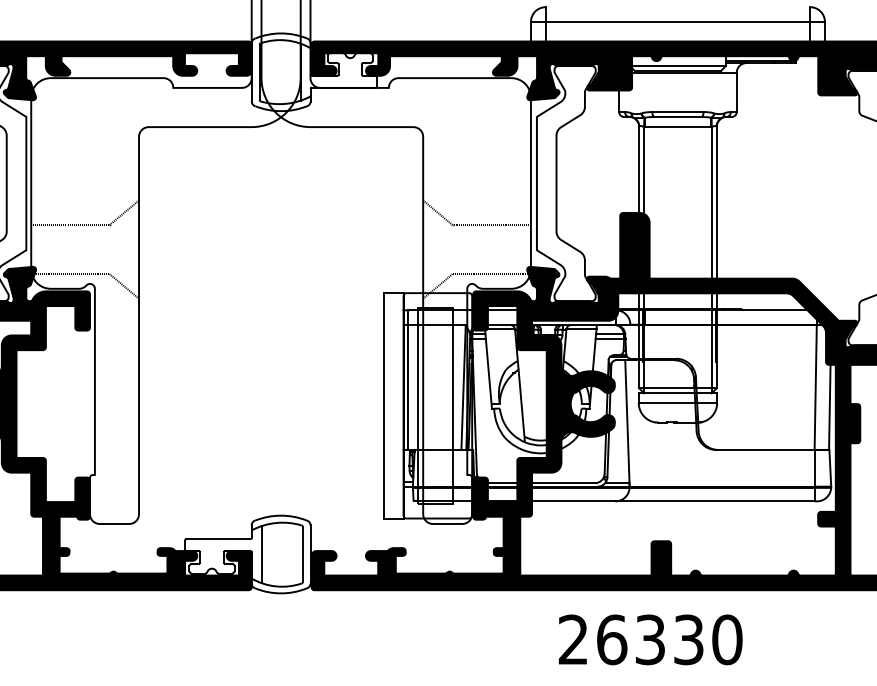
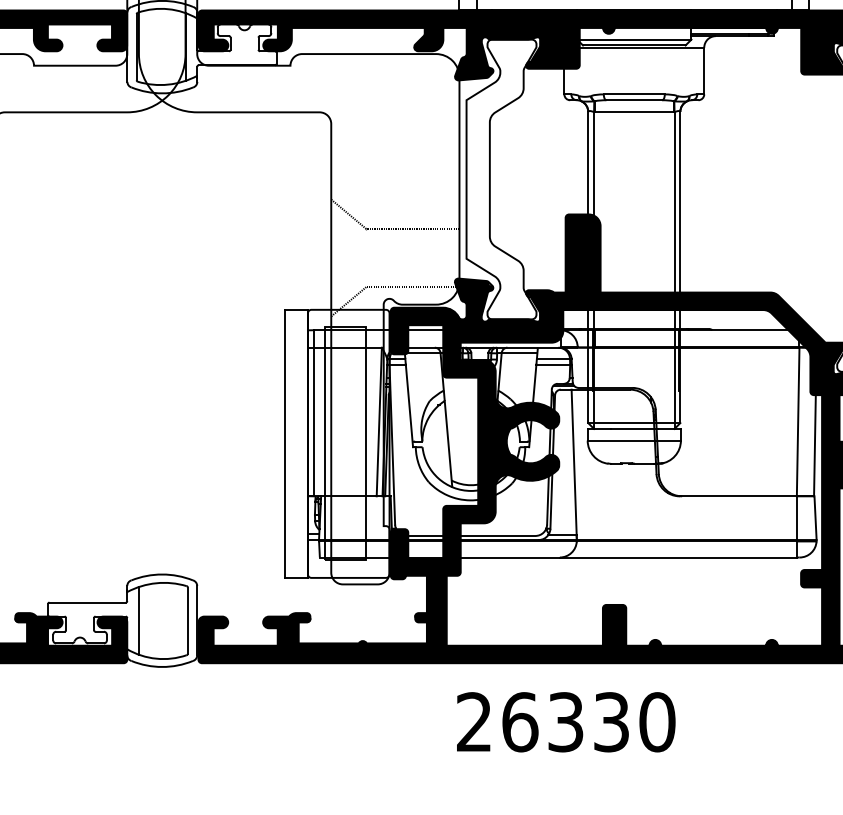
text: (650, 639) -> (565, 721), moved

